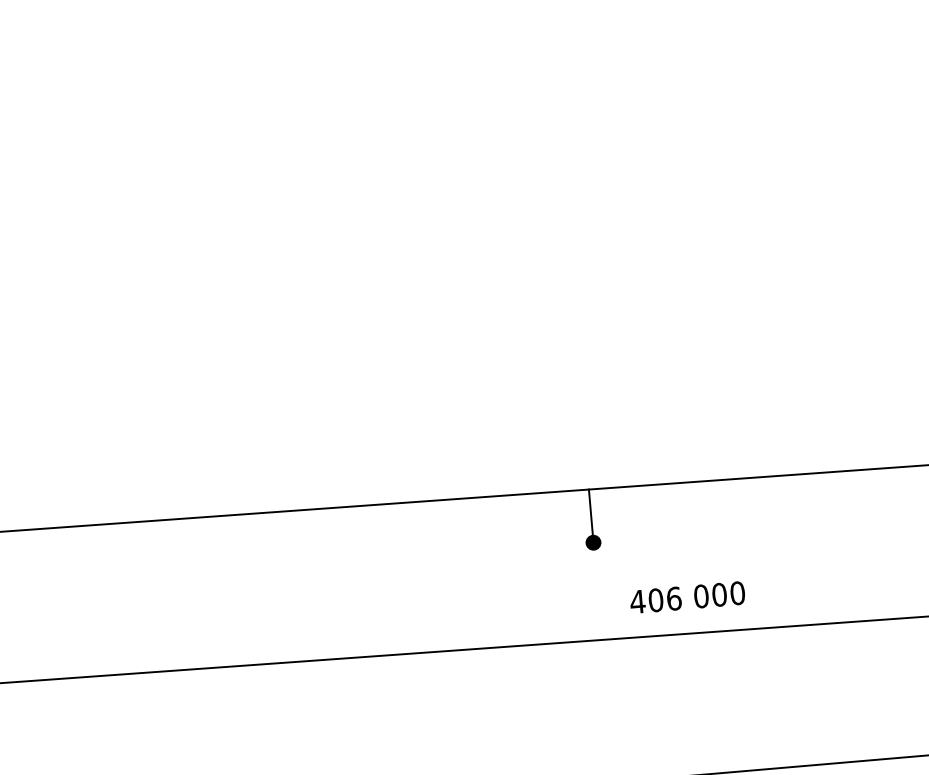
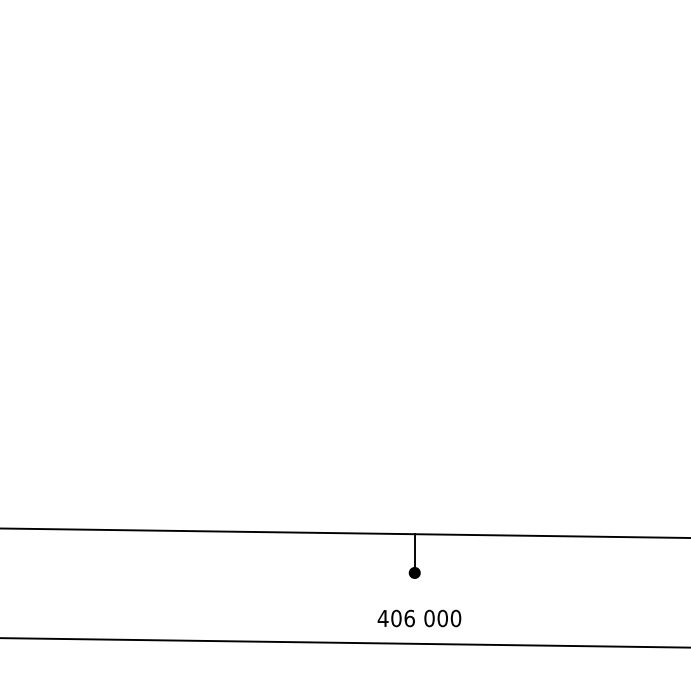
text: (687, 597) -> (419, 618), moved

